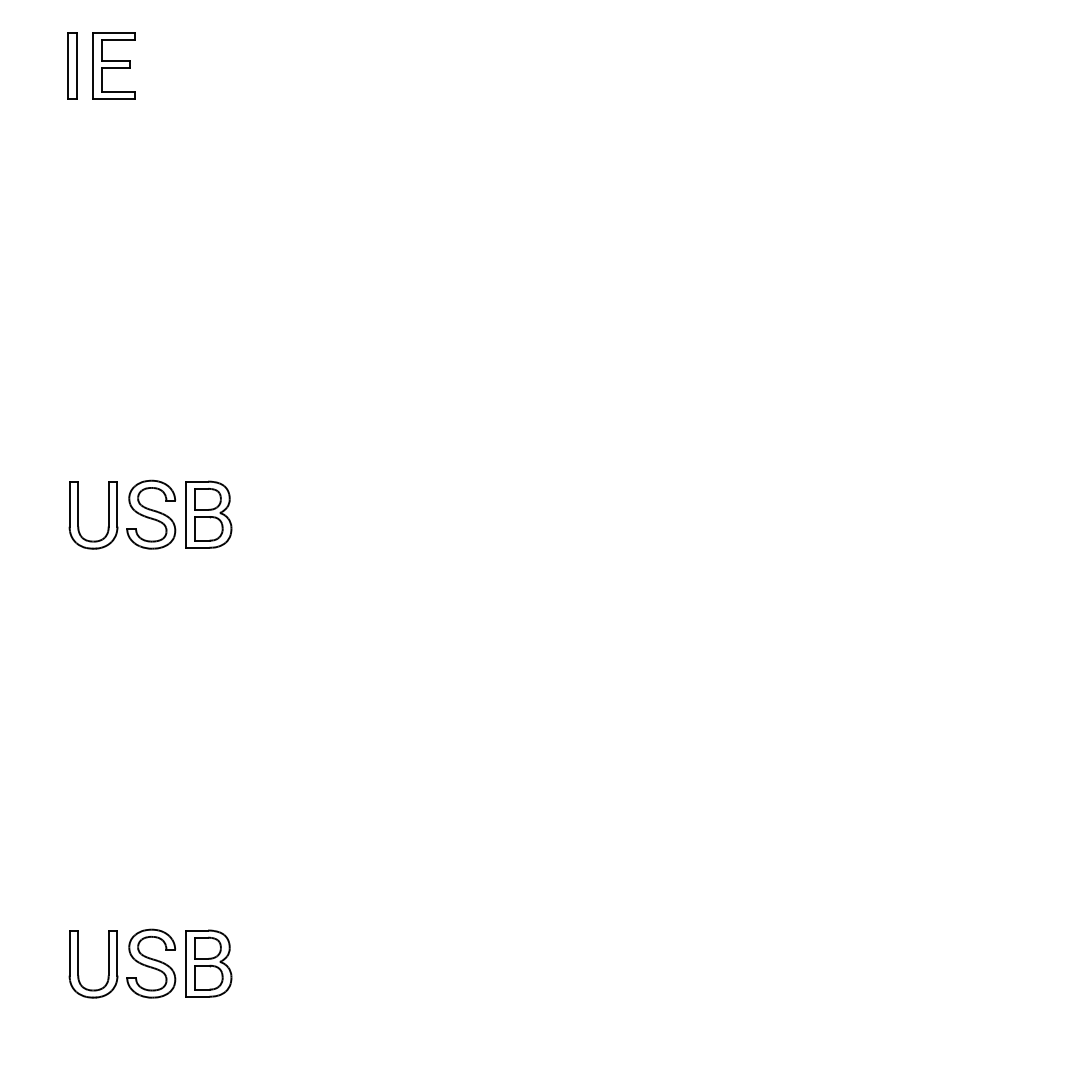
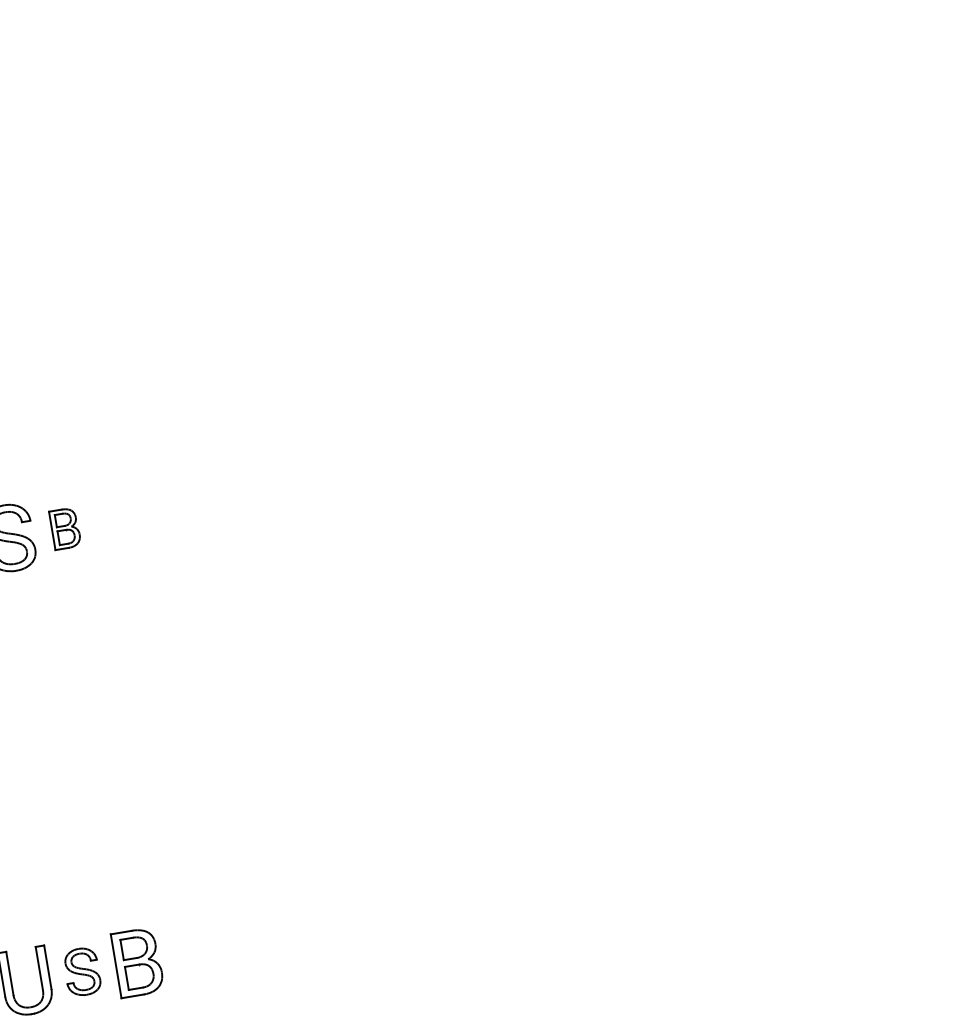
part: (208, 514) -> (64, 528), size x0.6
part: (151, 963) -> (82, 971), size x0.7

